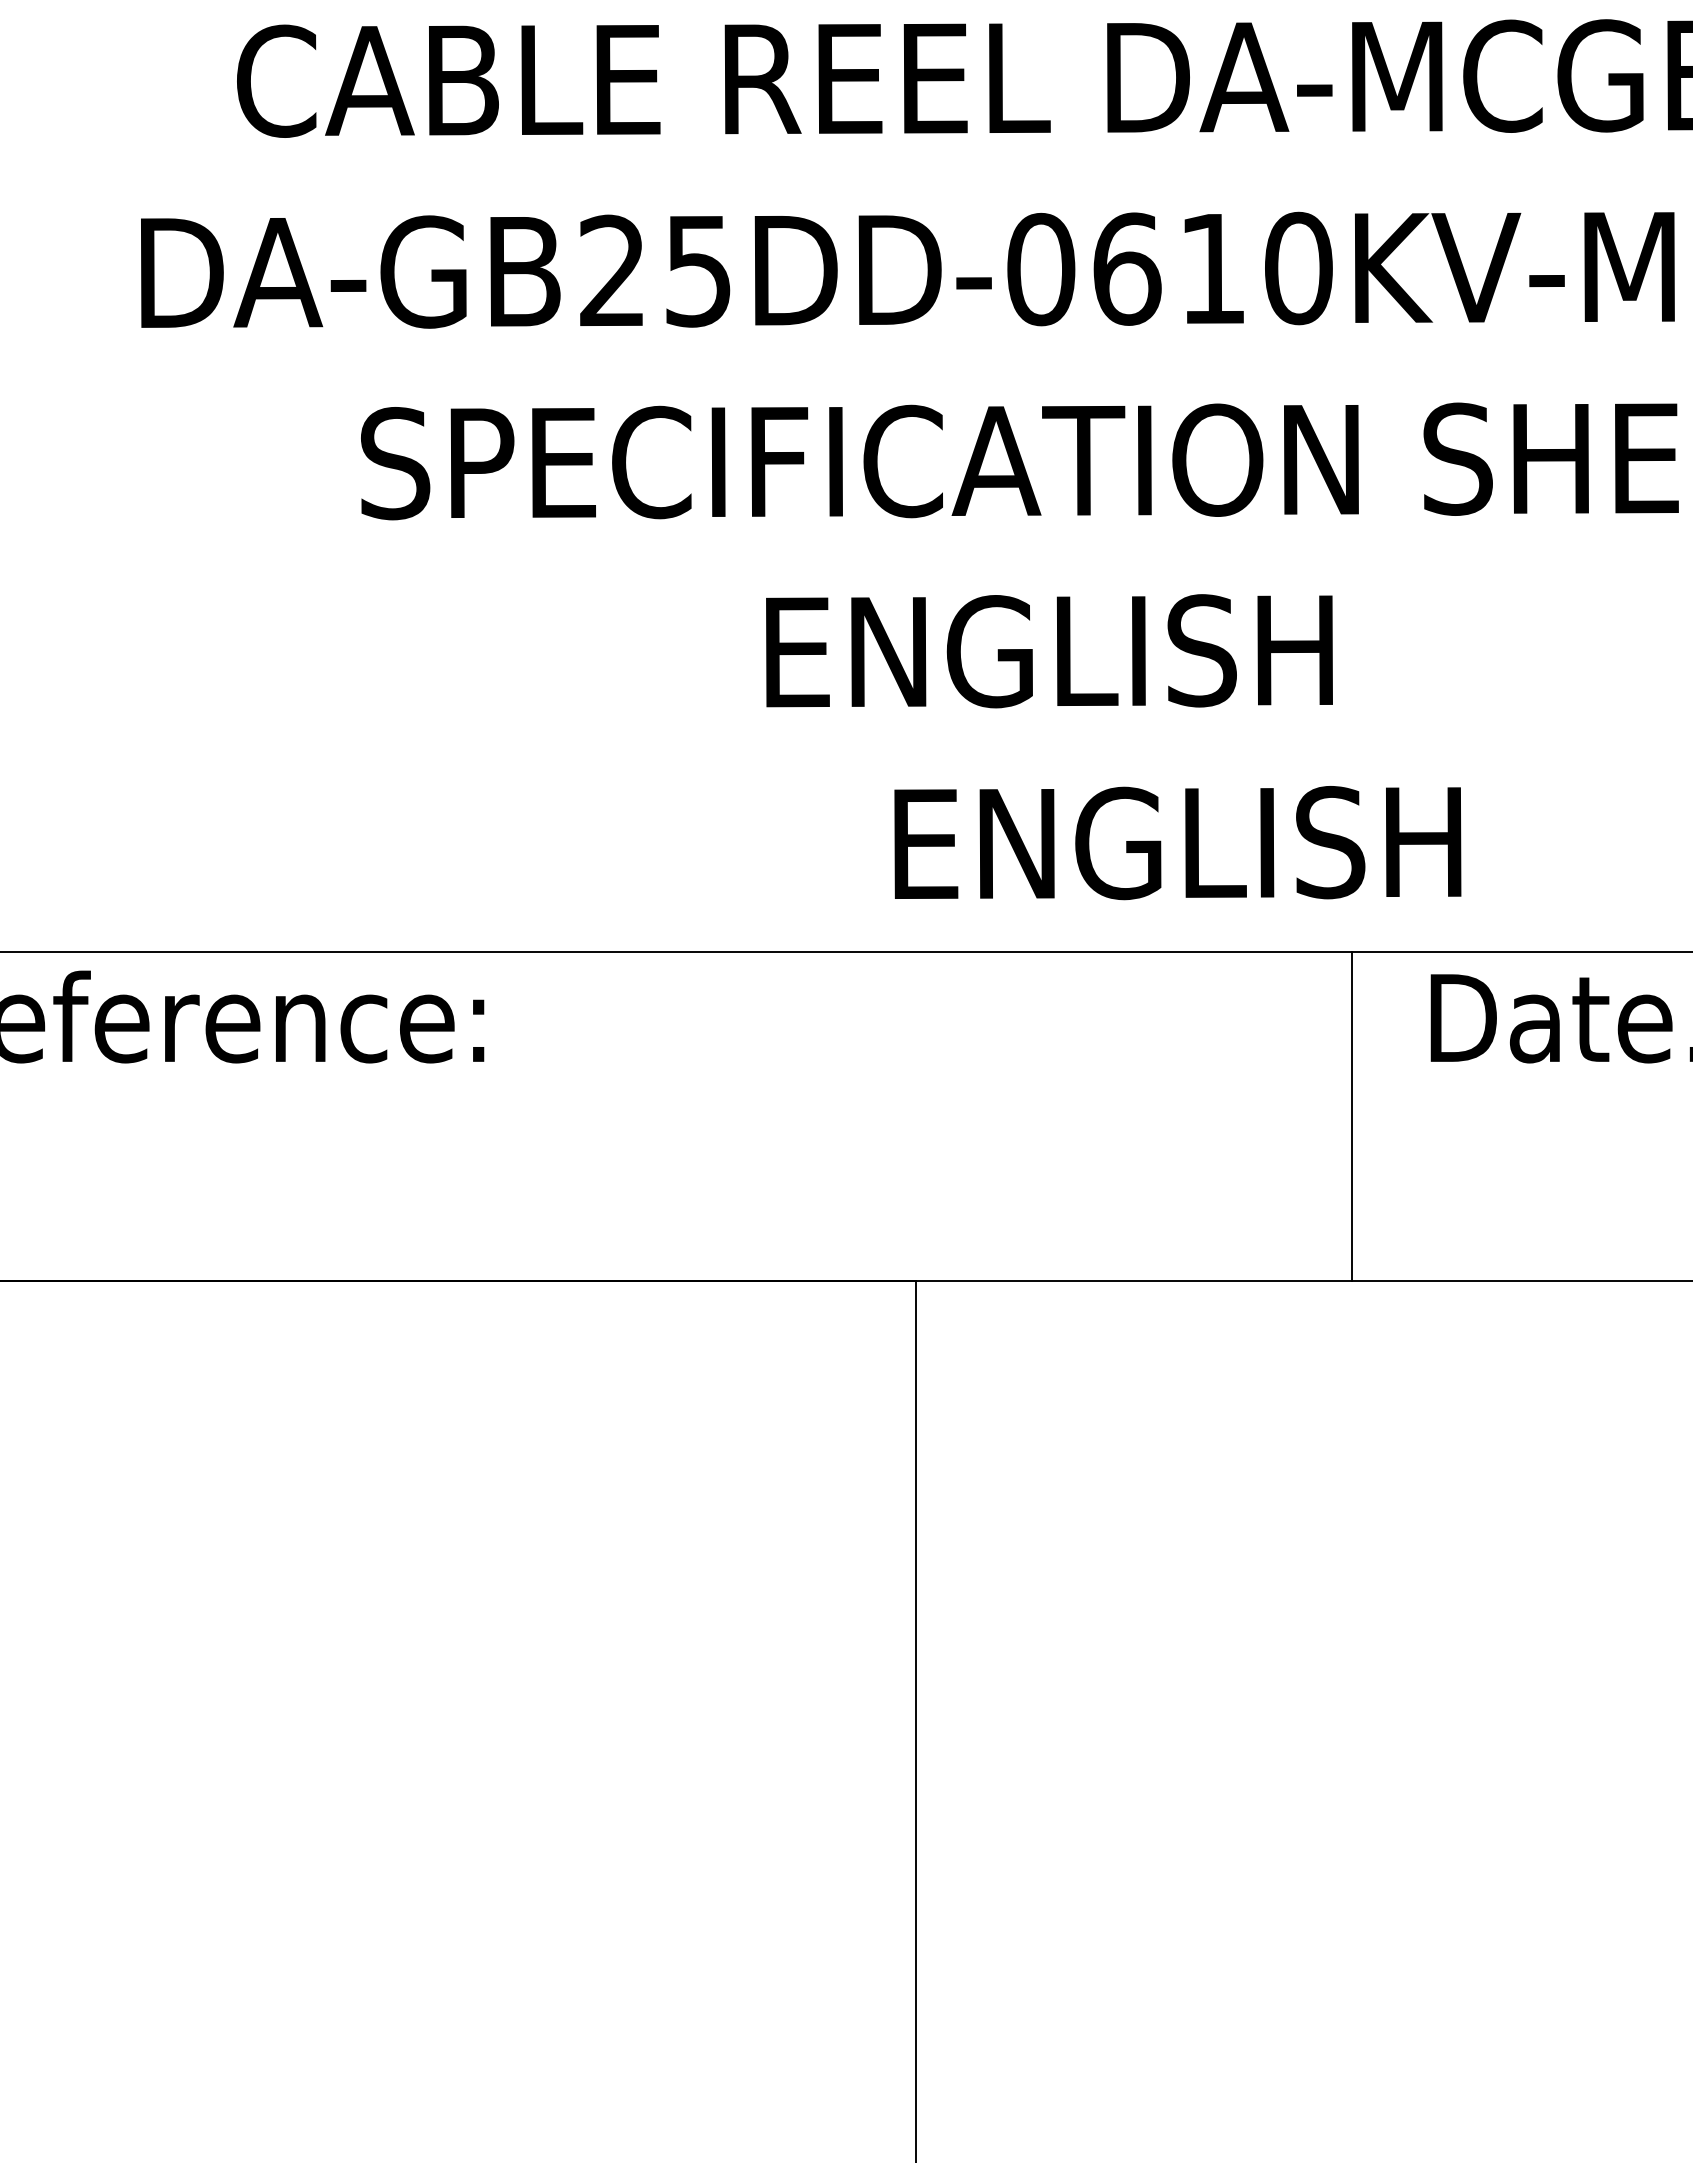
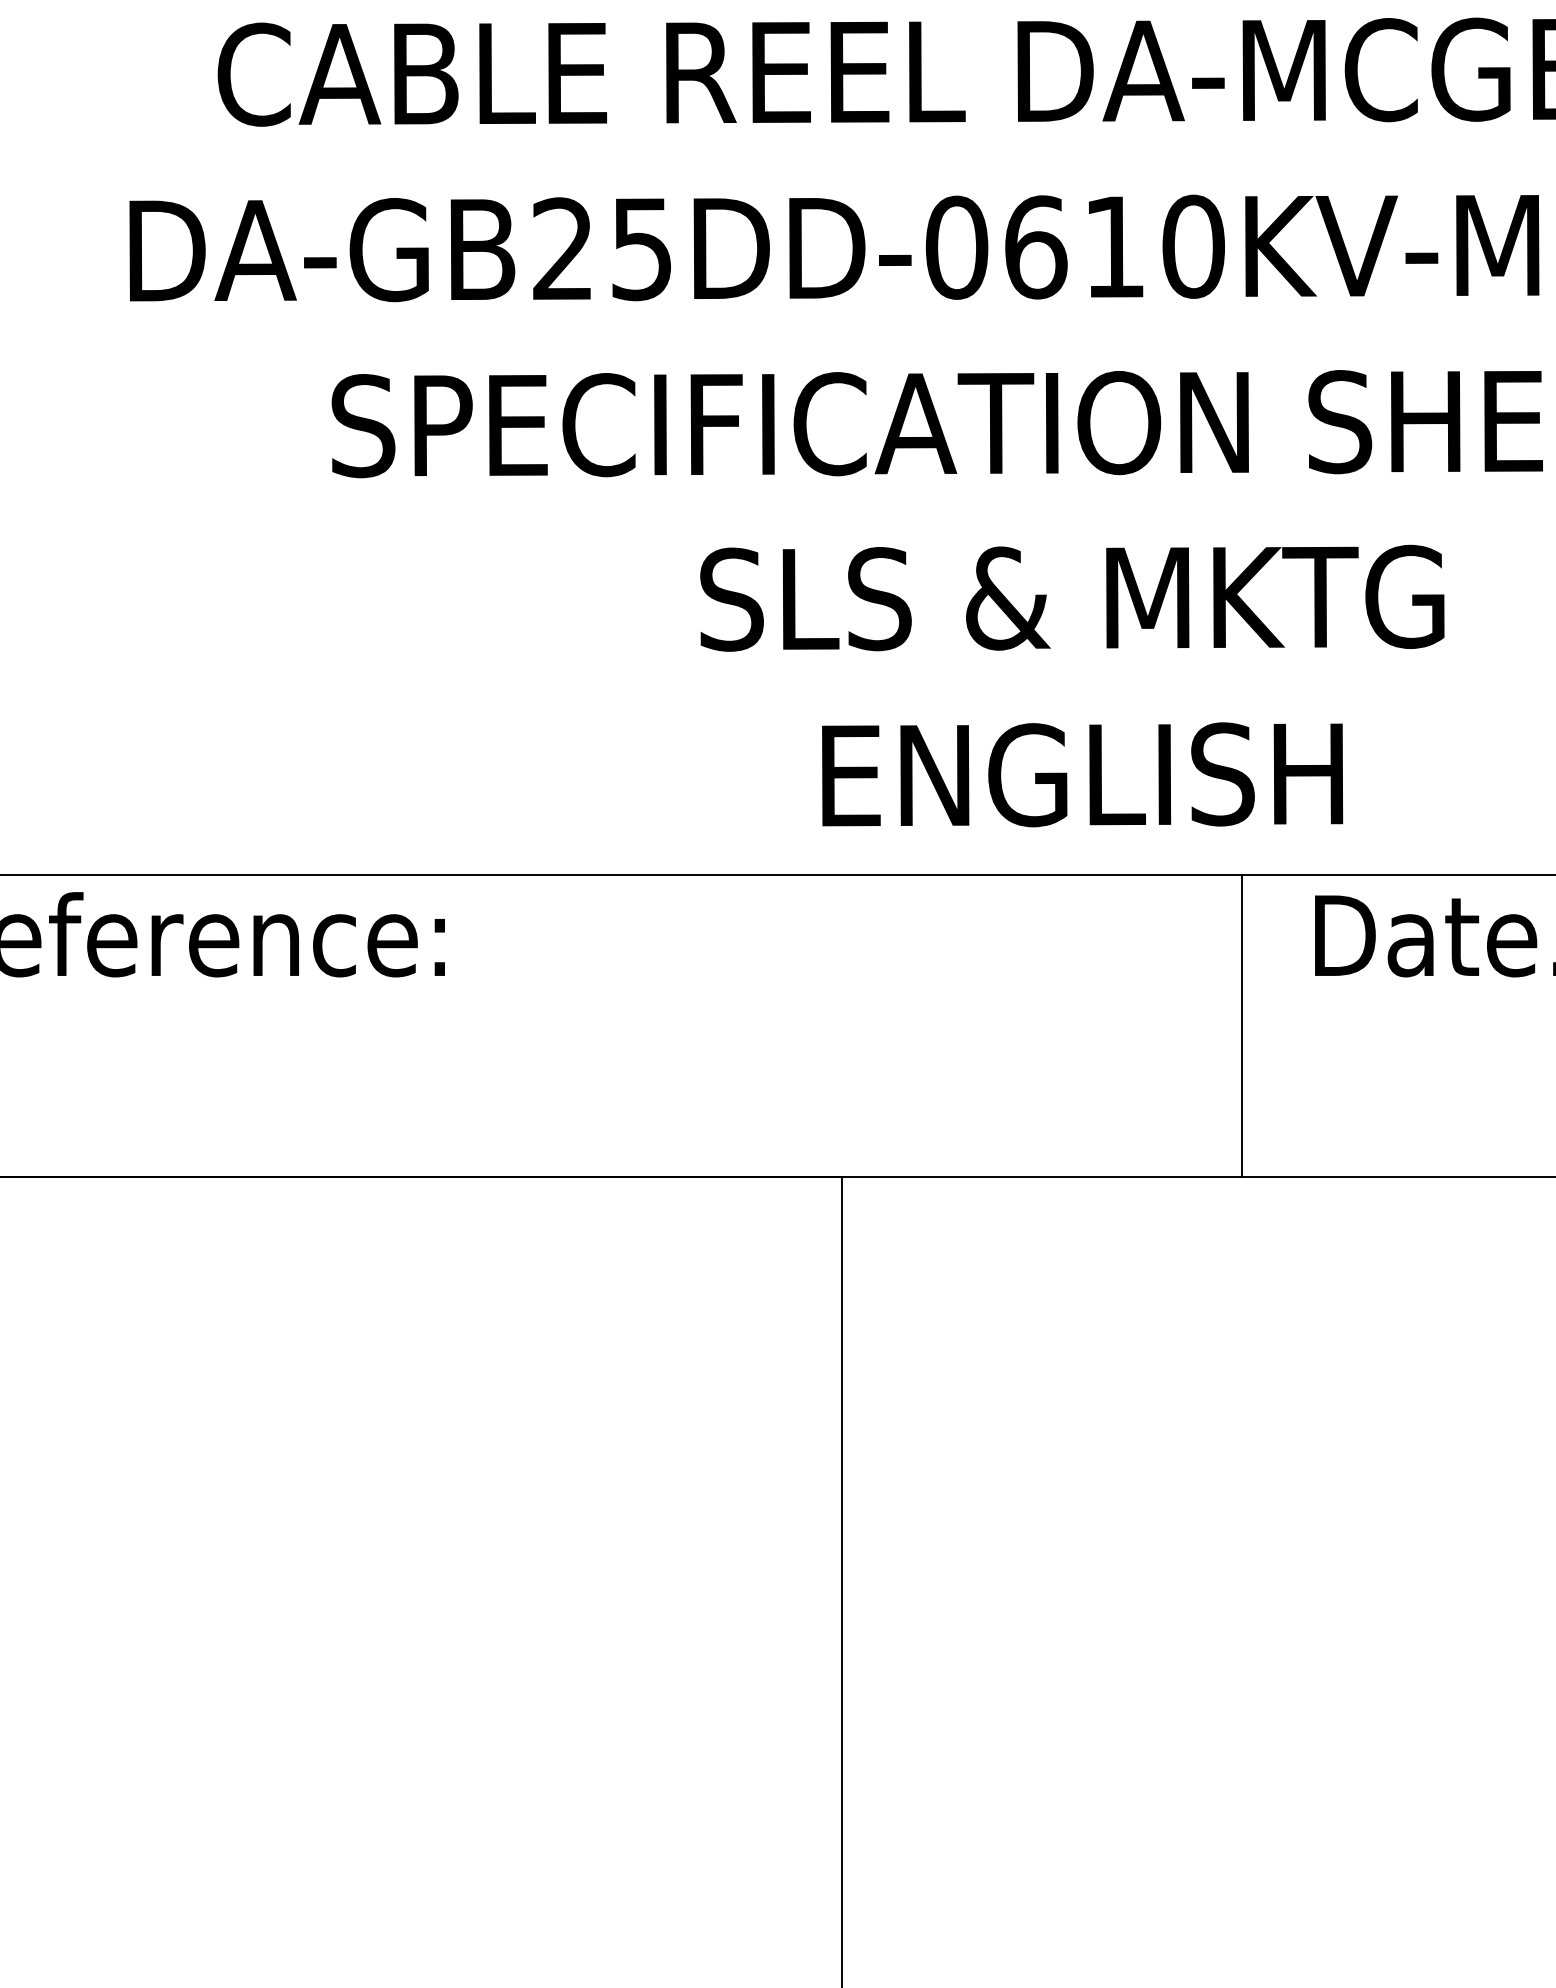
text: (1166, 650) -> (1072, 597), ENGLISH -> SLS & MKTG

